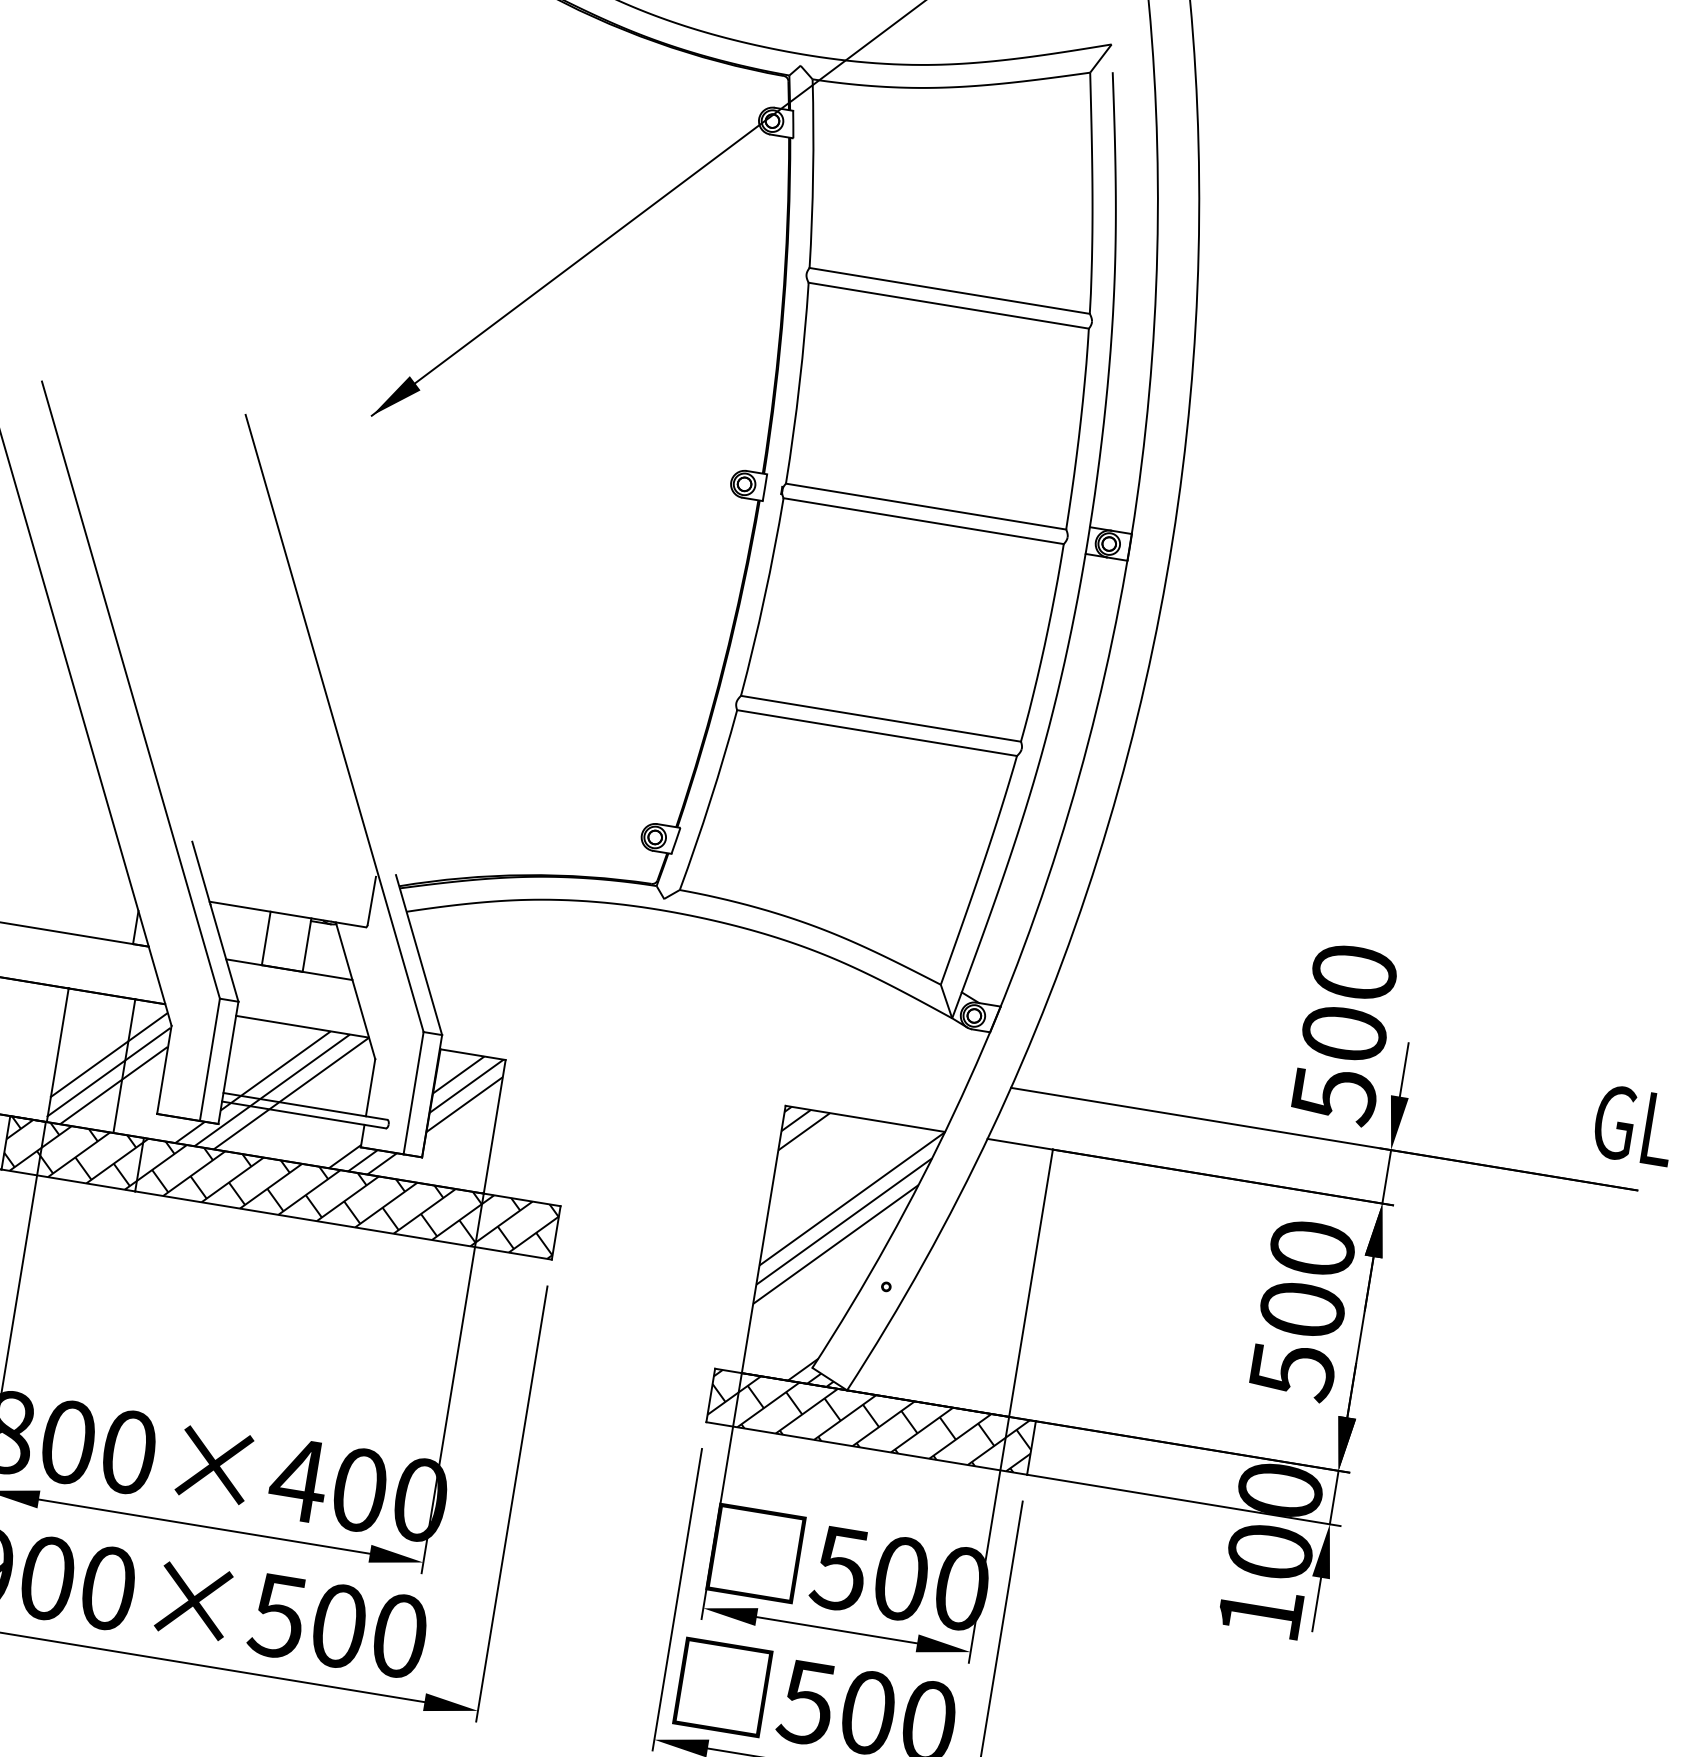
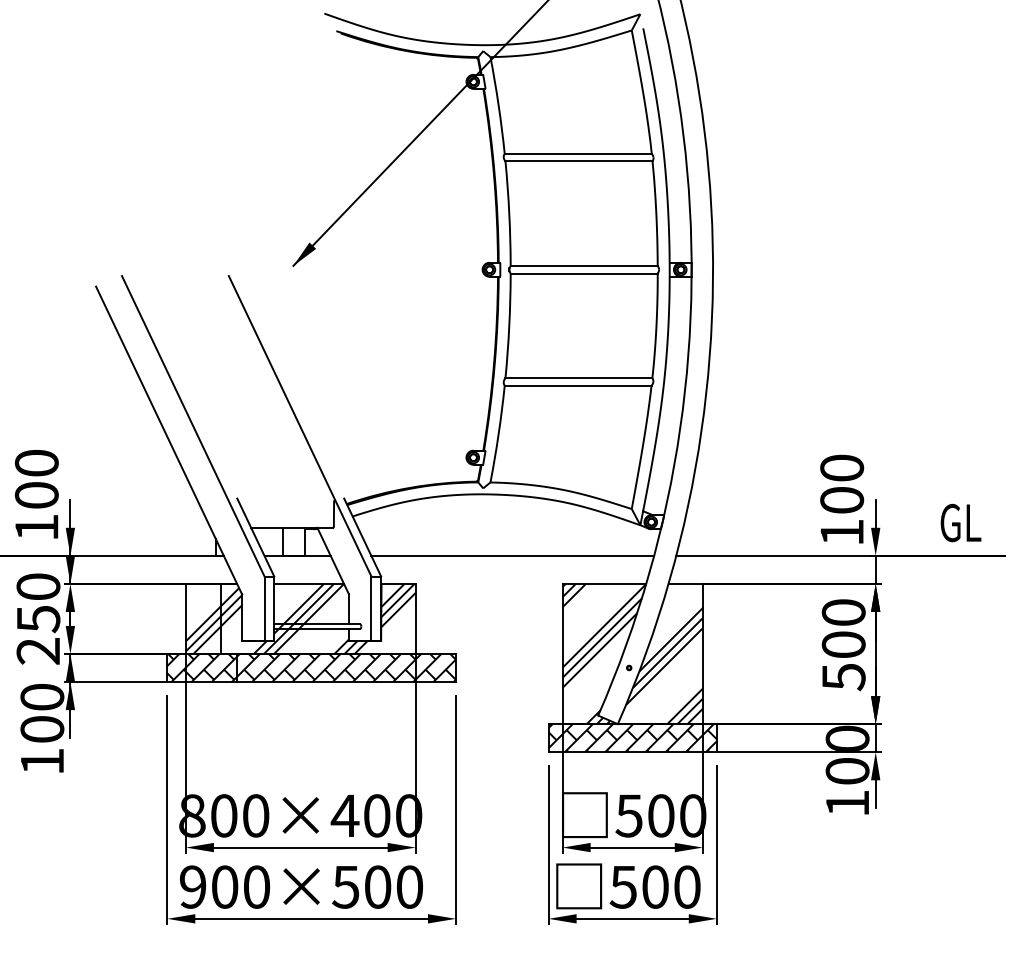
line: (699, 1036) -> (512, 555), added
text: (1335, 1095) -> (842, 532), 500 -> 100
text: (1633, 1124) -> (960, 522), moved
hatch: (952, 1294) -> (663, 666), added

